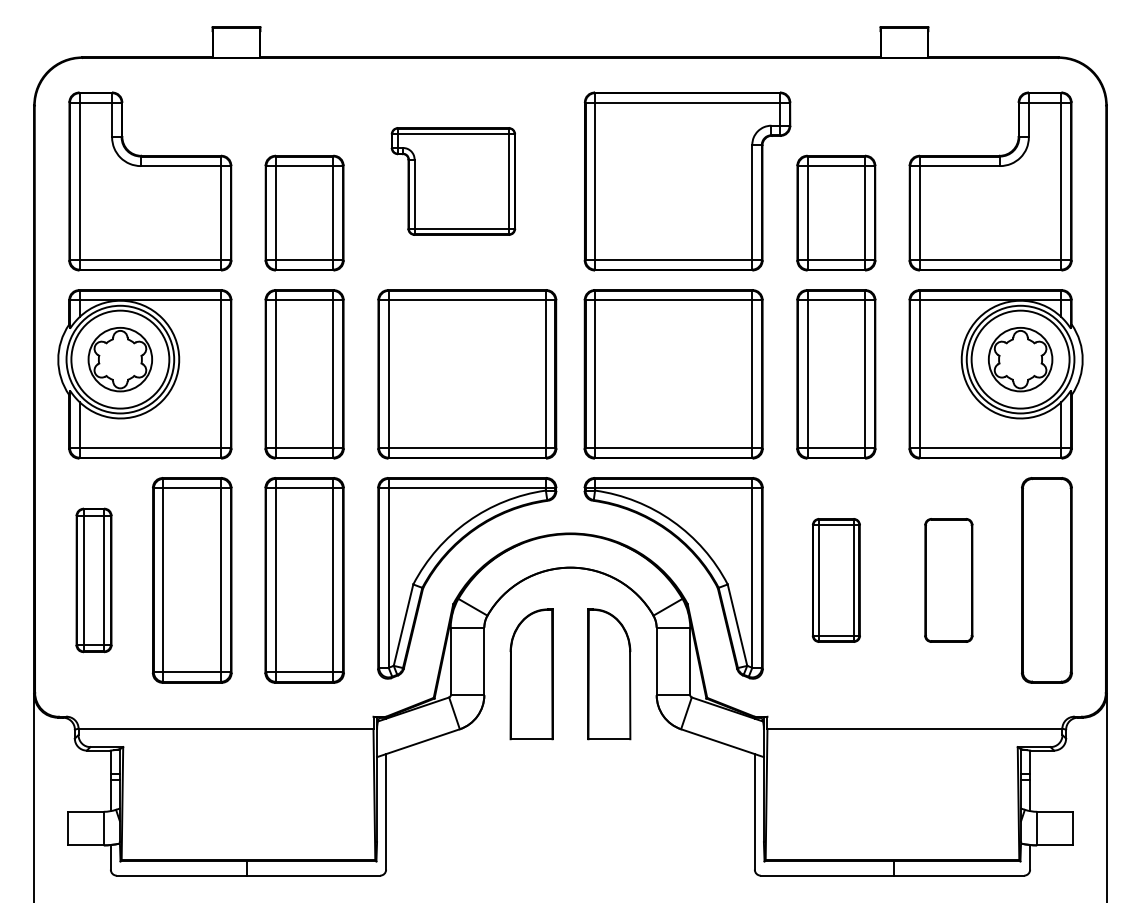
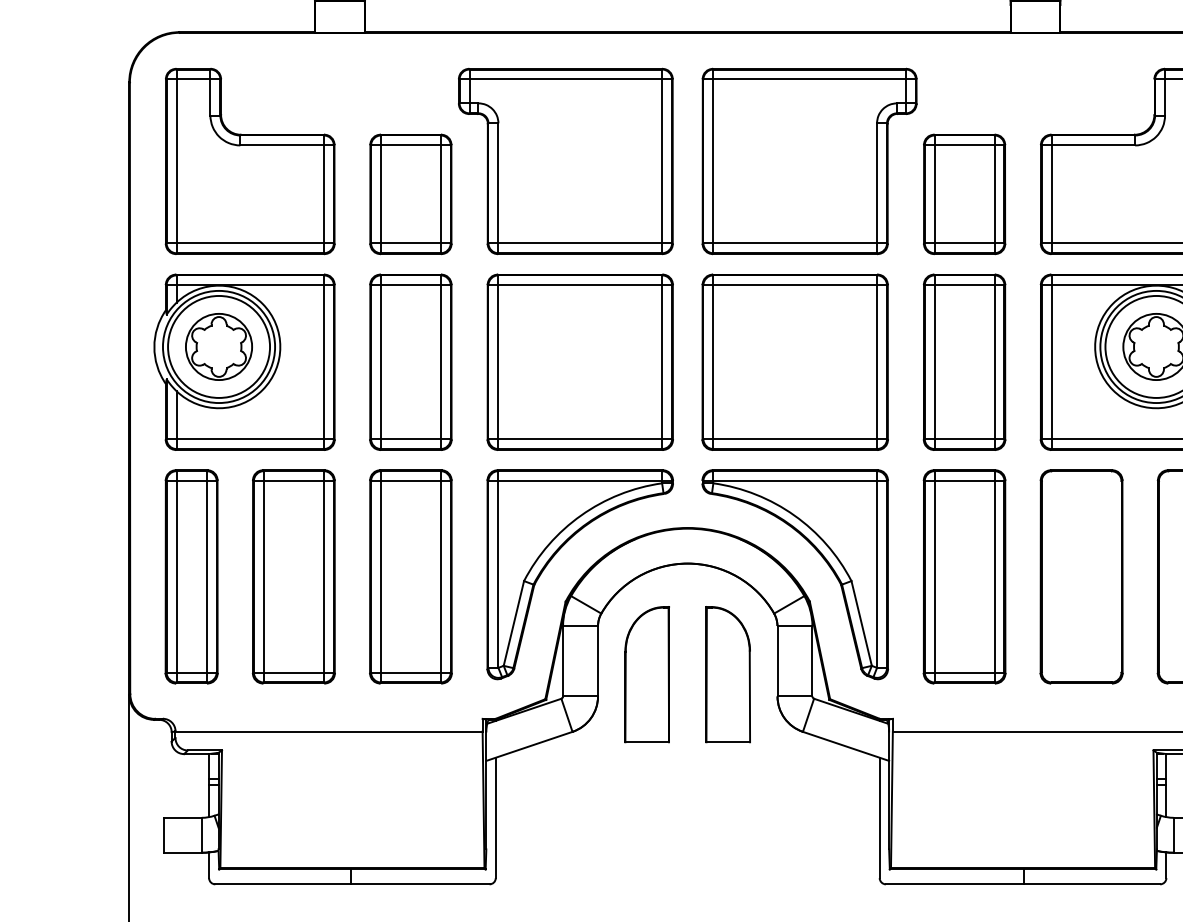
part: (453, 181) -> (565, 161), size x1.67
part: (93, 580) -> (191, 576), size x1.43
part: (836, 580) -> (964, 576), size x1.67
part: (948, 580) -> (1081, 576), size x1.67

